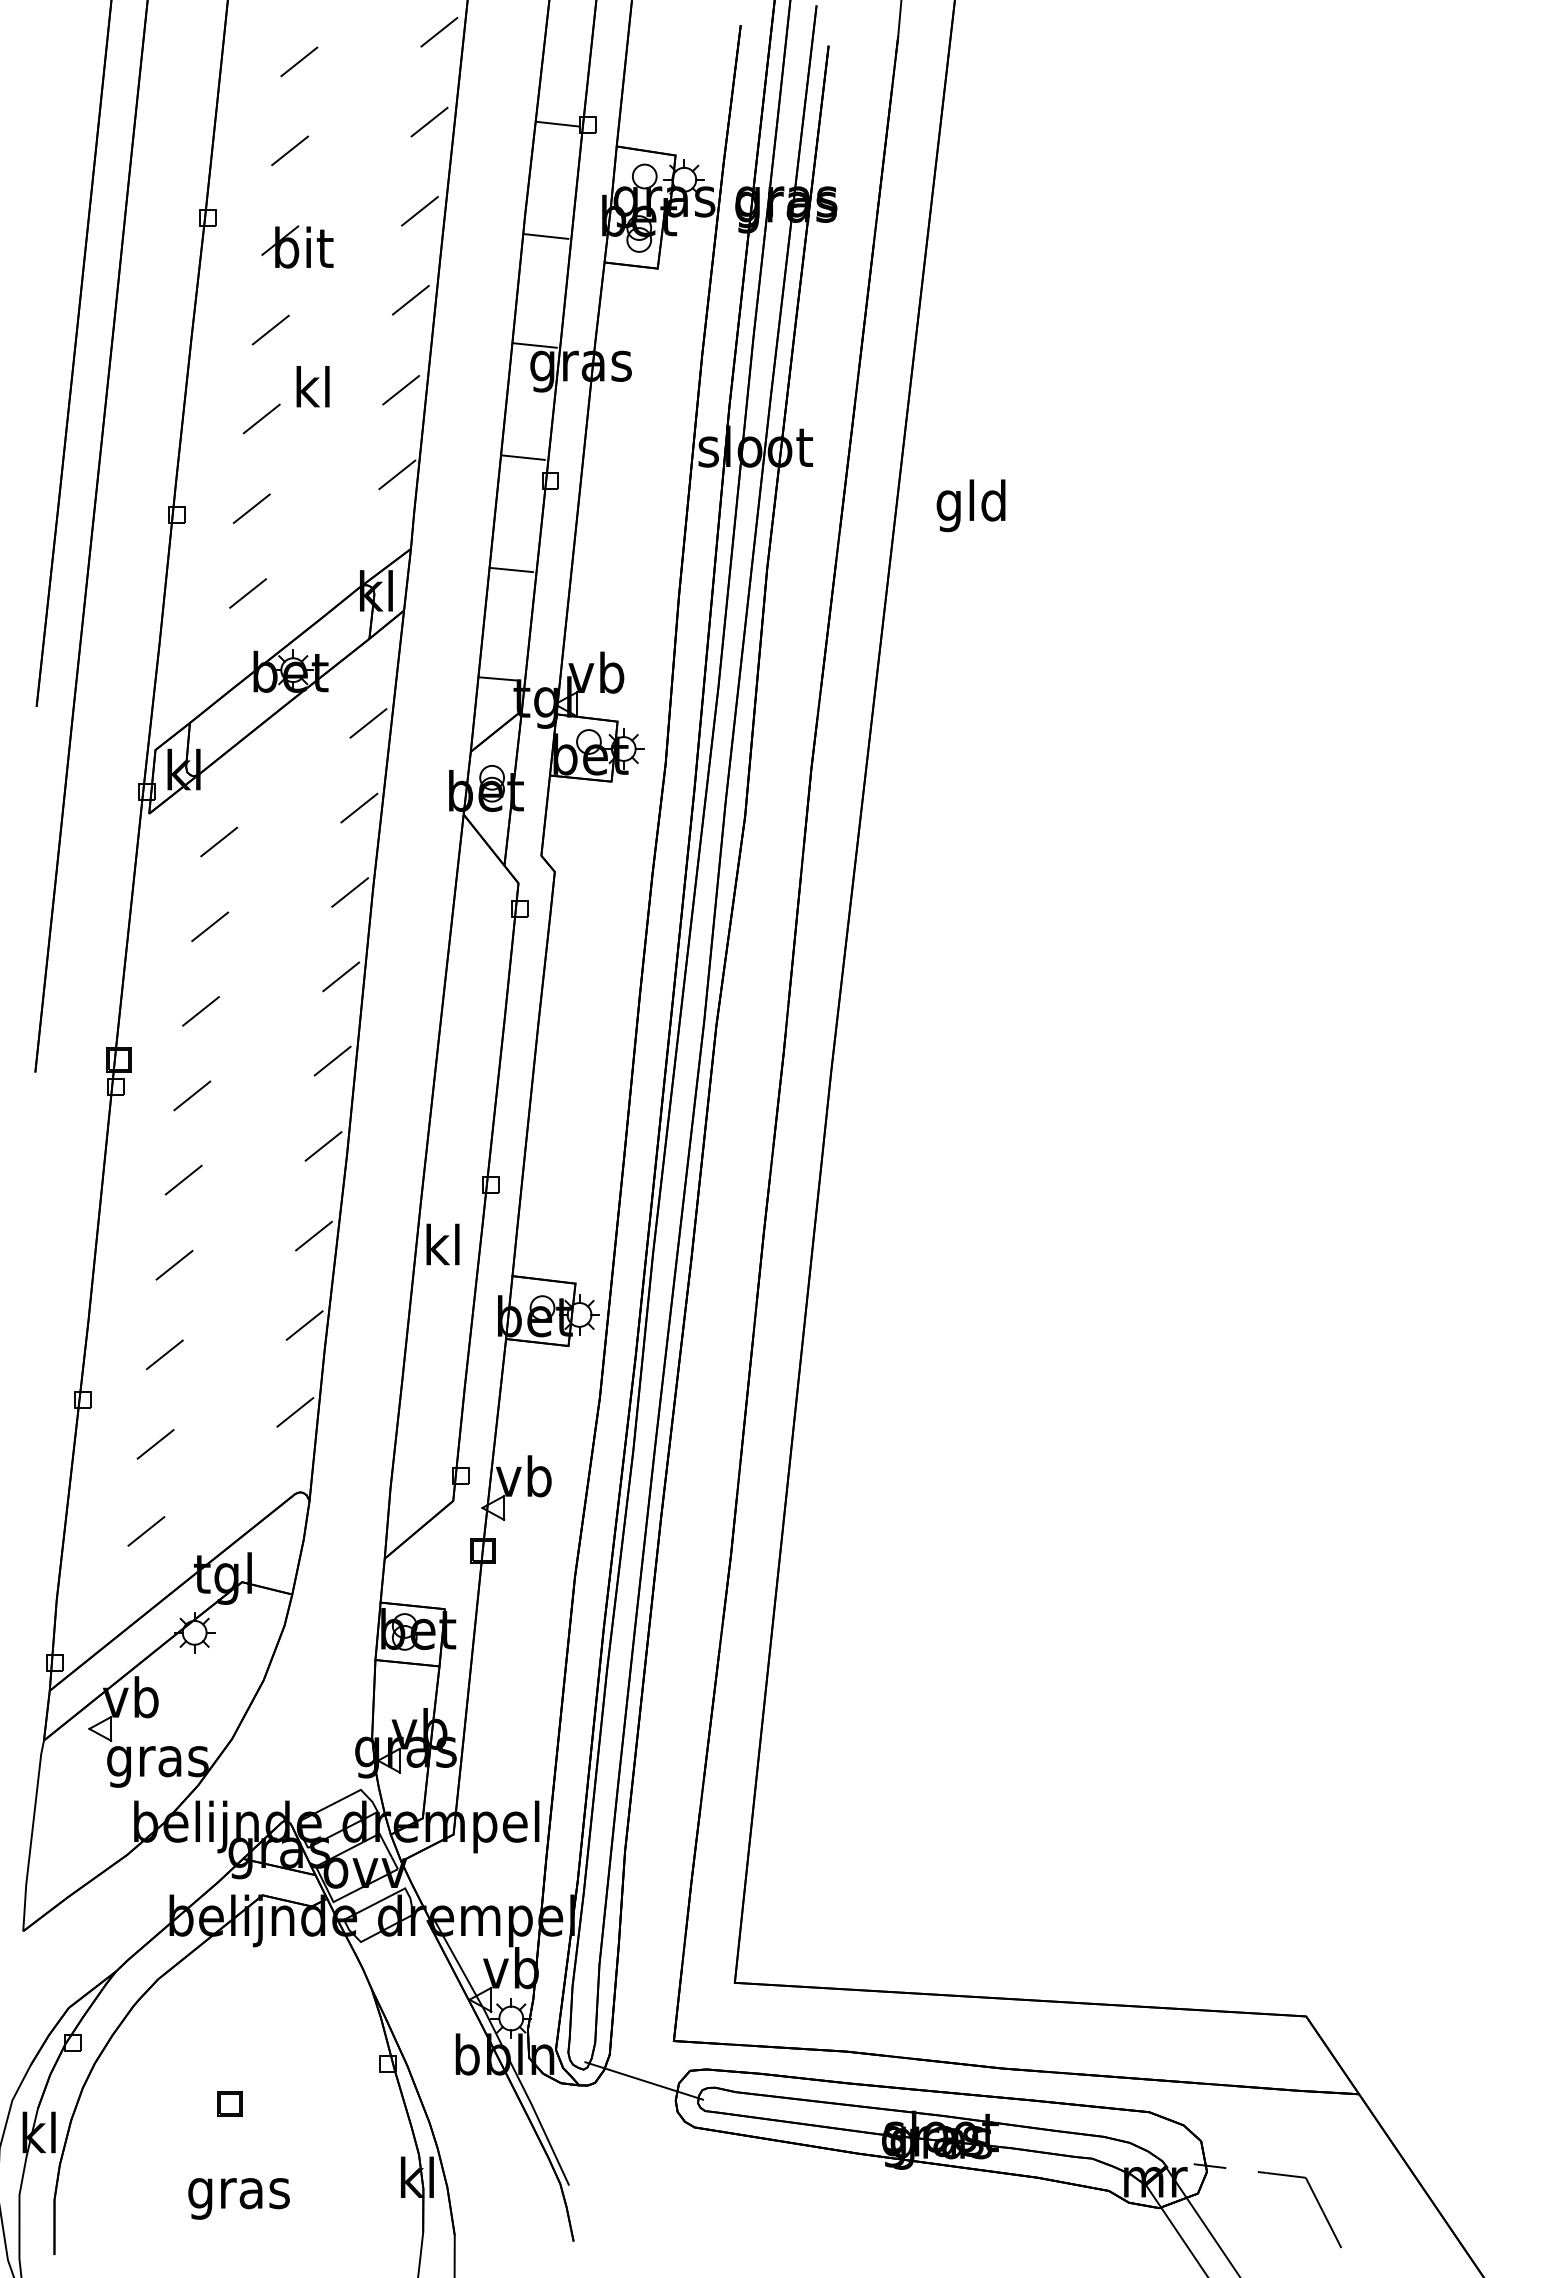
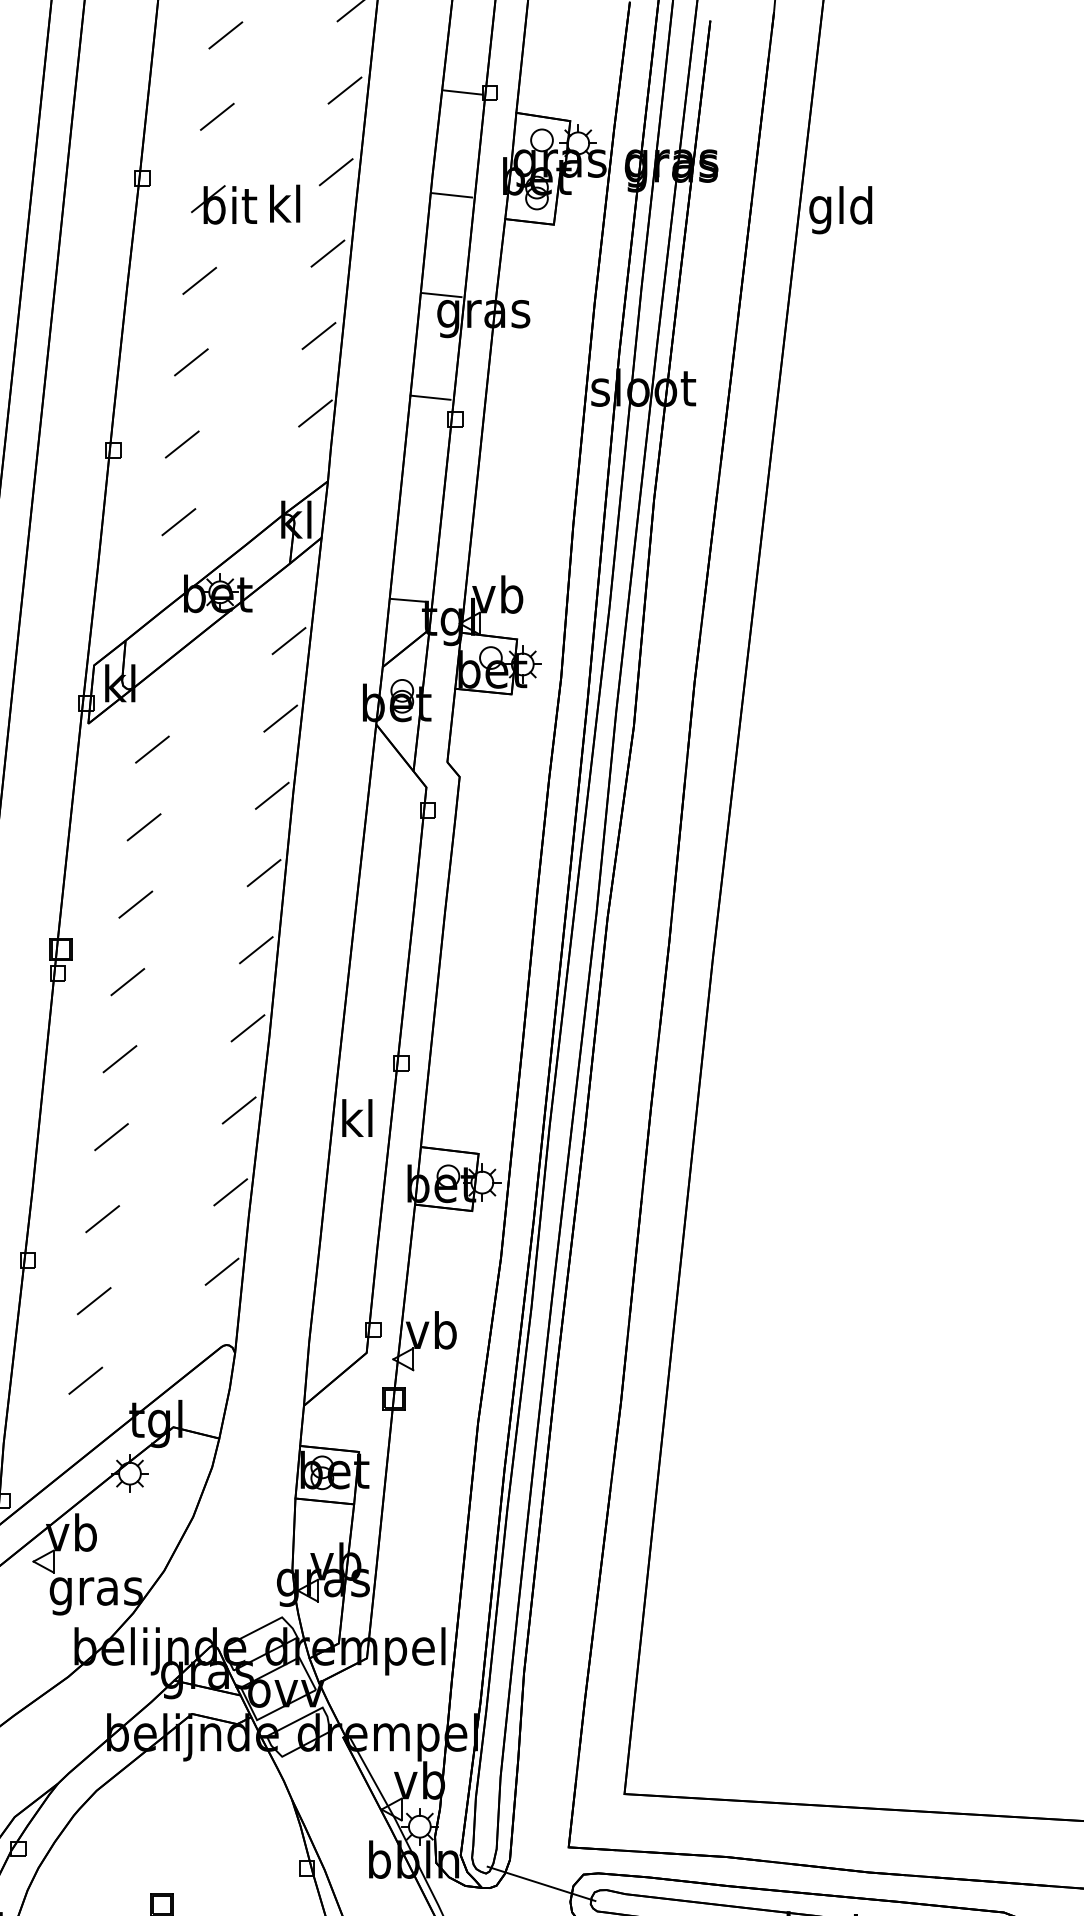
text: (312, 386) -> (284, 203), moved
text: (970, 505) -> (840, 209), moved
line: (510, 569) -> (419, 500), removed

